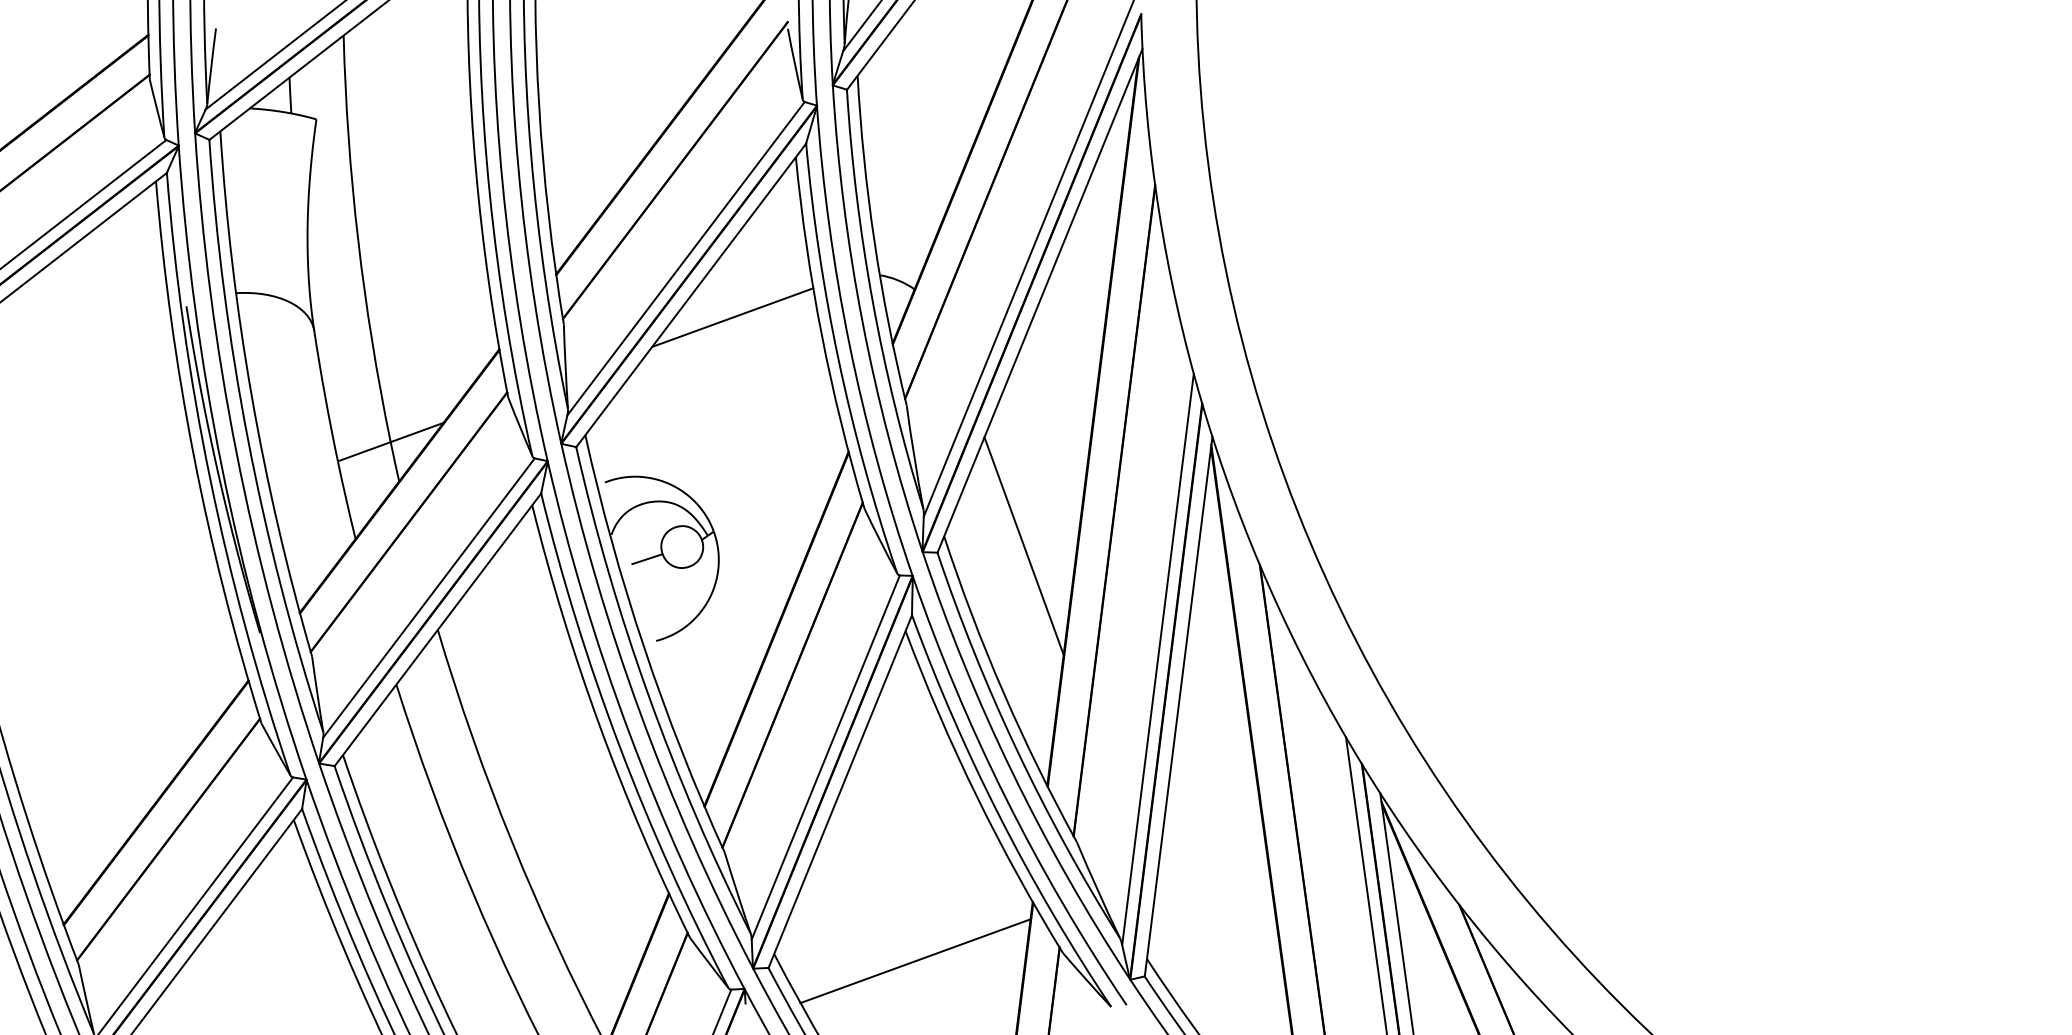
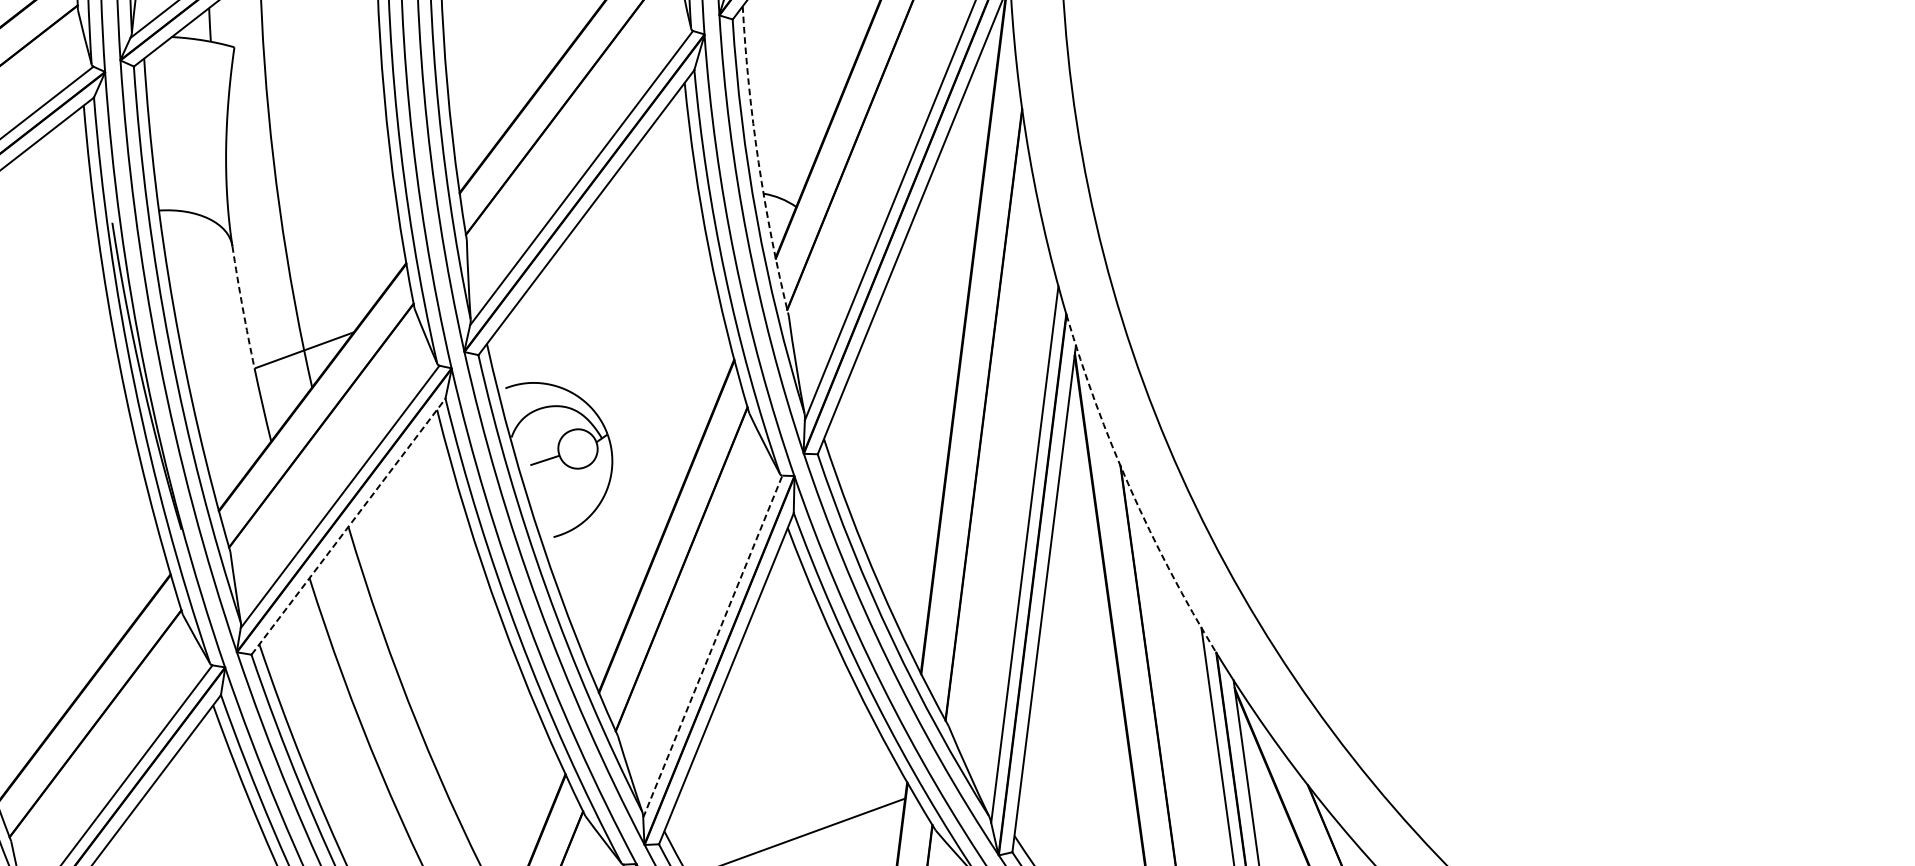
arc: (874, 241) -> (758, 162), solid -> dashed
line: (732, 317) -> (625, 233), removed
arc: (325, 396) -> (242, 307), solid -> dashed
line: (1023, 545) -> (898, 447), removed
arc: (1270, 589) -> (1130, 488), solid -> dashed
line: (437, 629) -> (348, 526), solid -> dashed
line: (825, 757) -> (712, 646), solid -> dashed

